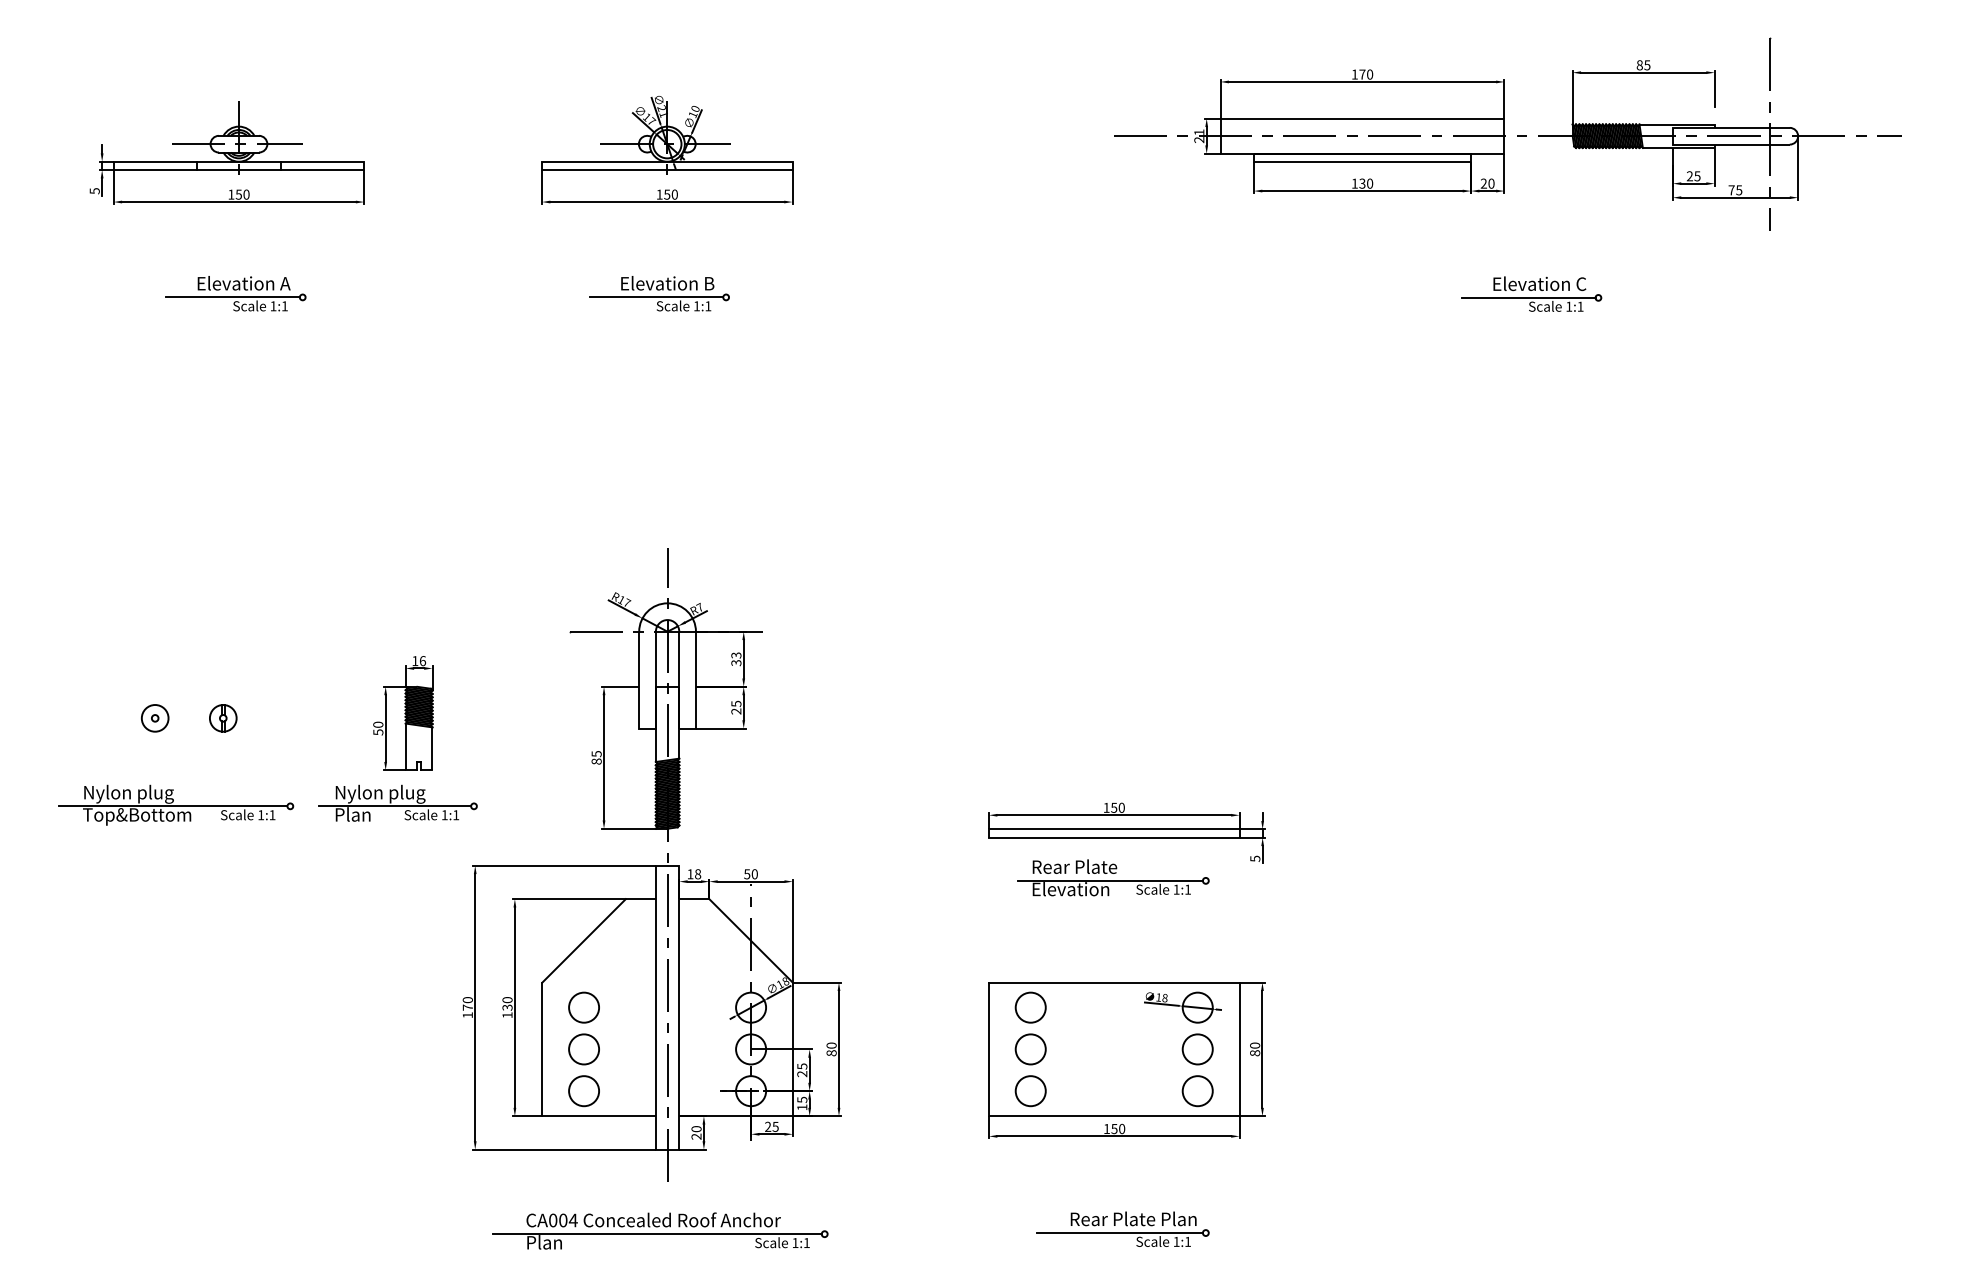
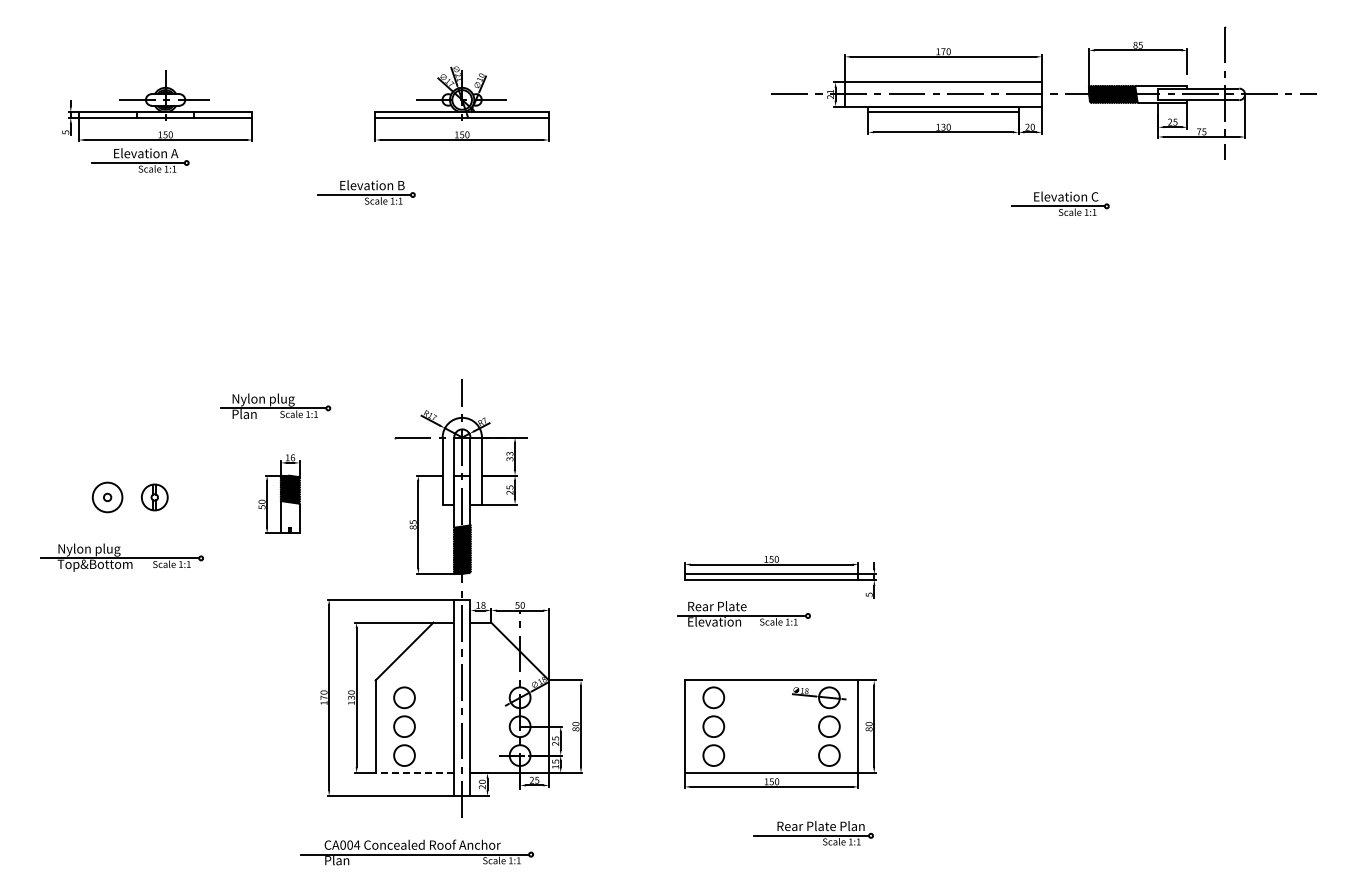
part: (235, 293) -> (140, 160), moved
part: (659, 293) -> (366, 192), moved
part: (155, 718) -> (107, 497), size x1.6
part: (222, 718) -> (154, 497), size x1.4
part: (397, 802) -> (275, 405), moved
part: (1112, 877) -> (743, 613), moved
line: (598, 1115) -> (414, 772), solid -> dashed
part: (1122, 1229) -> (813, 833), moved
part: (659, 1231) -> (416, 852), moved

